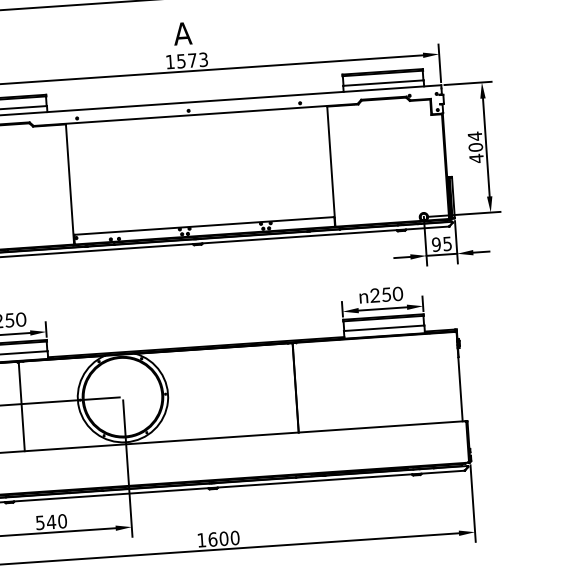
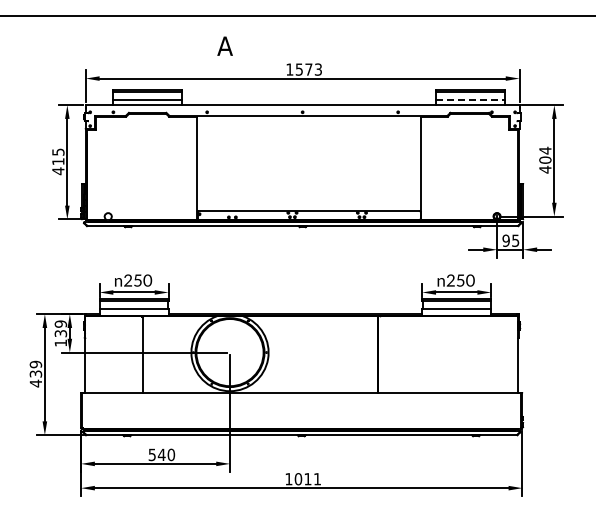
text: (181, 32) -> (224, 45), moved
line: (383, 82) -> (470, 99), solid -> dashed
text: (224, 539) -> (308, 479), 1600 -> 1011

